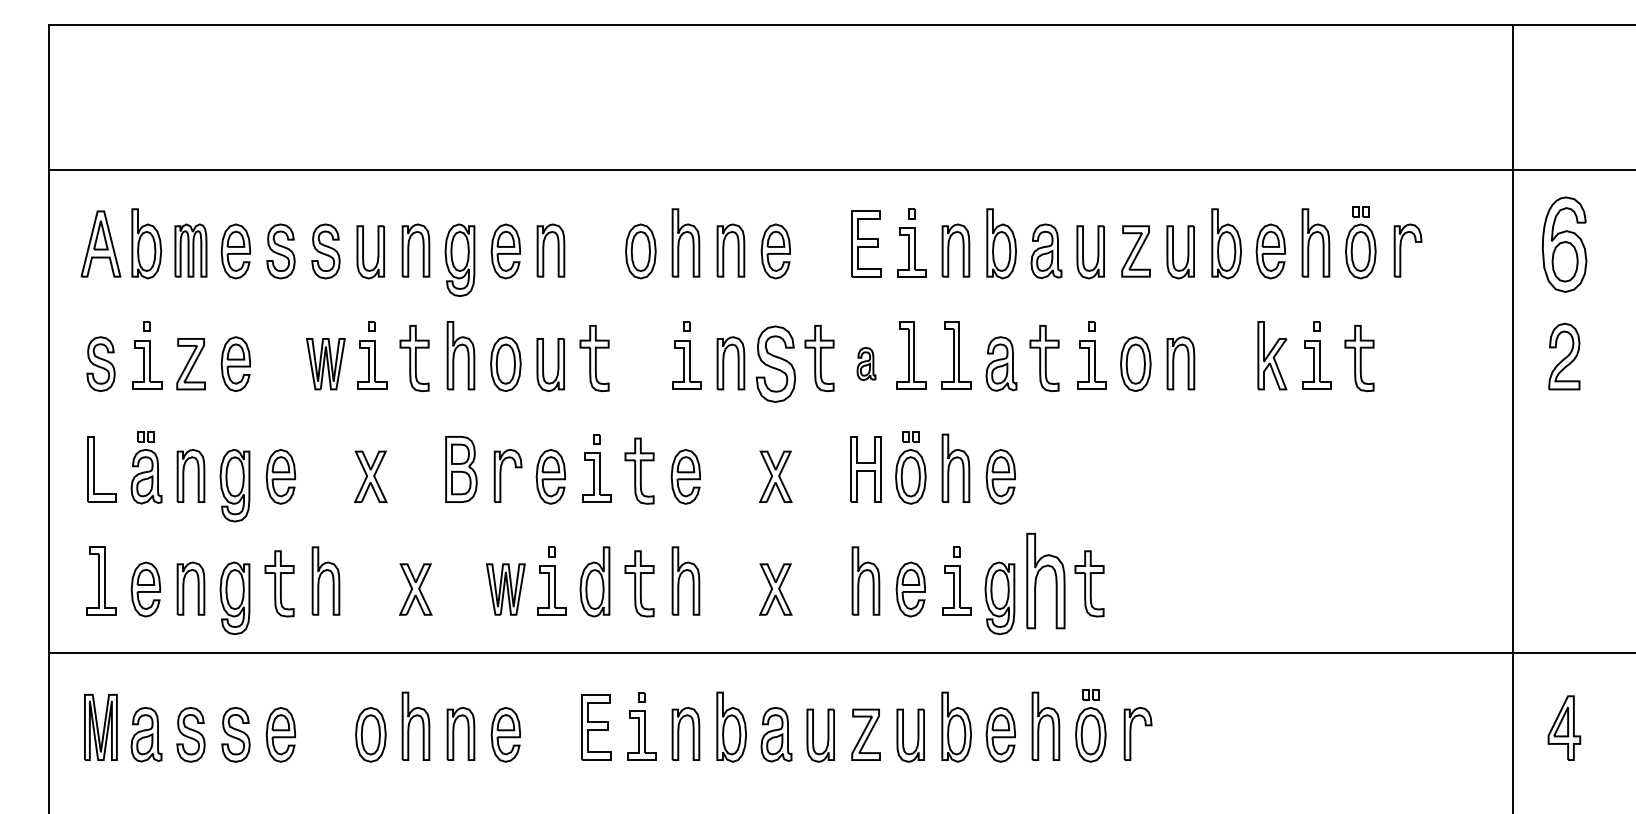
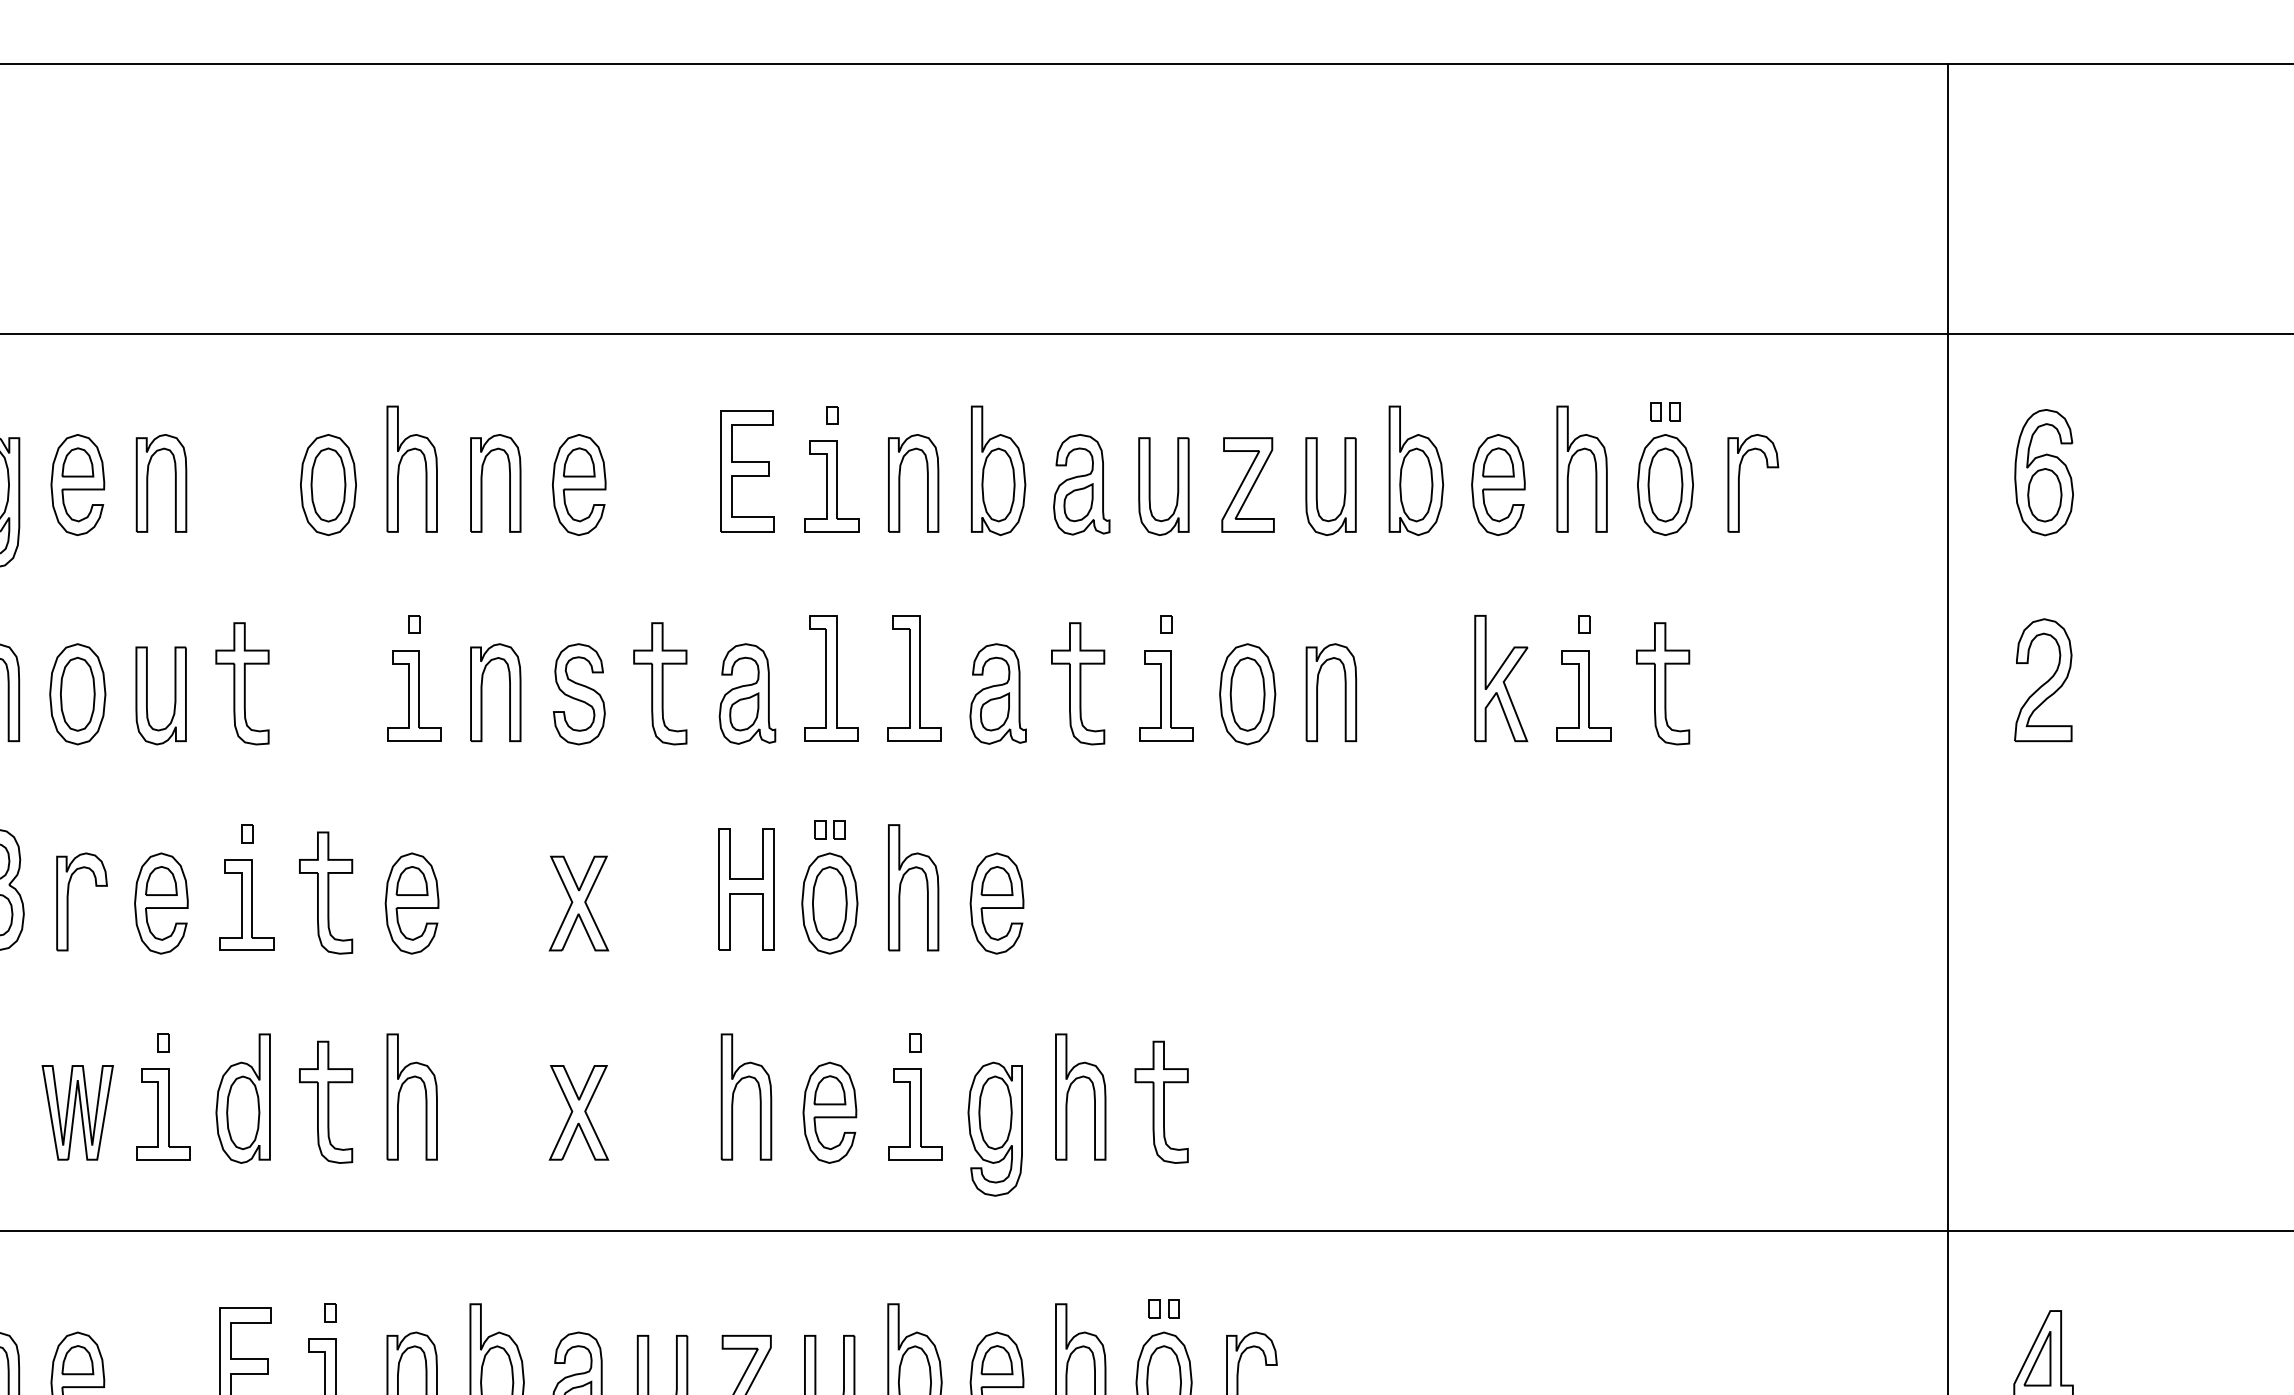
part: (1564, 244) -> (2043, 472), size x0.71
part: (775, 363) -> (578, 693), size x0.71
part: (866, 363) -> (747, 693), size x1.67
part: (1045, 580) -> (1079, 1096), size x0.71

